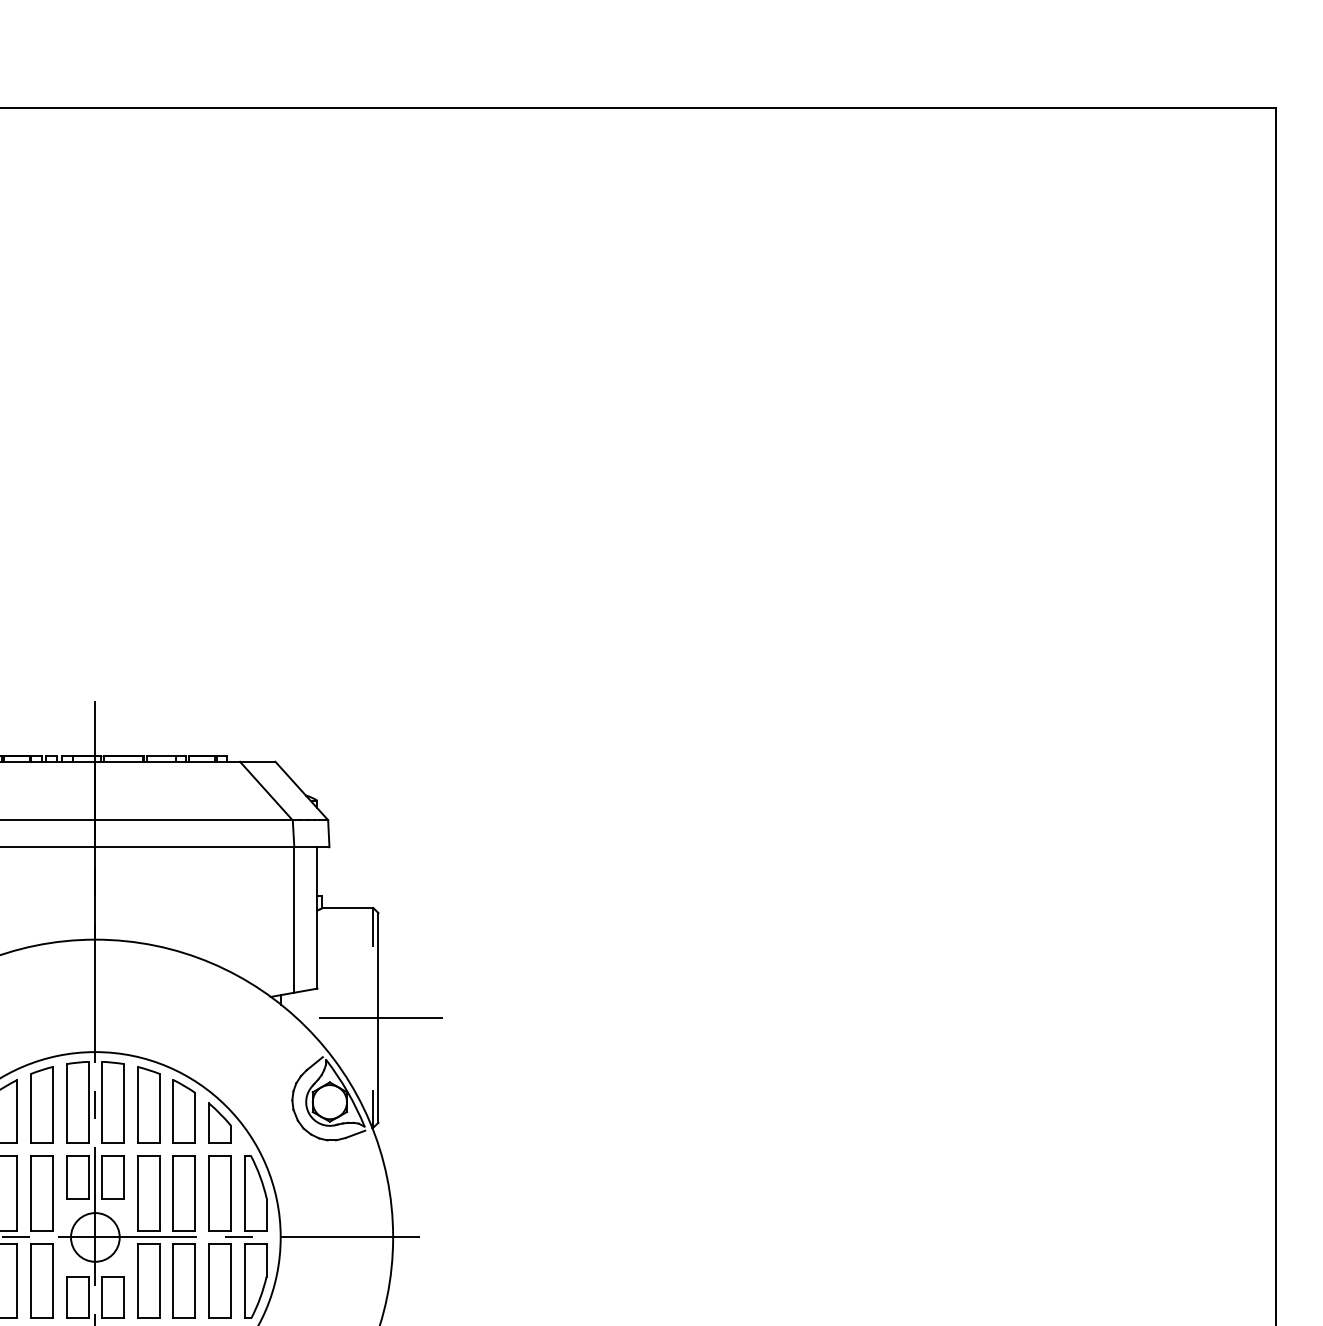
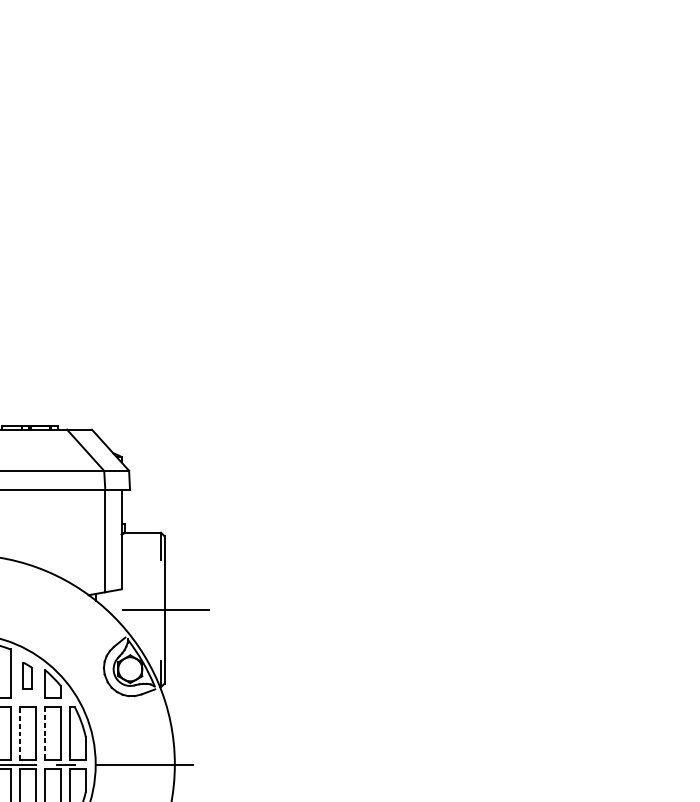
part: (183, 1111) -> (27, 675), size x0.6
line: (173, 1193) -> (20, 733), solid -> dashed
line: (209, 1194) -> (45, 734), solid -> dashed

